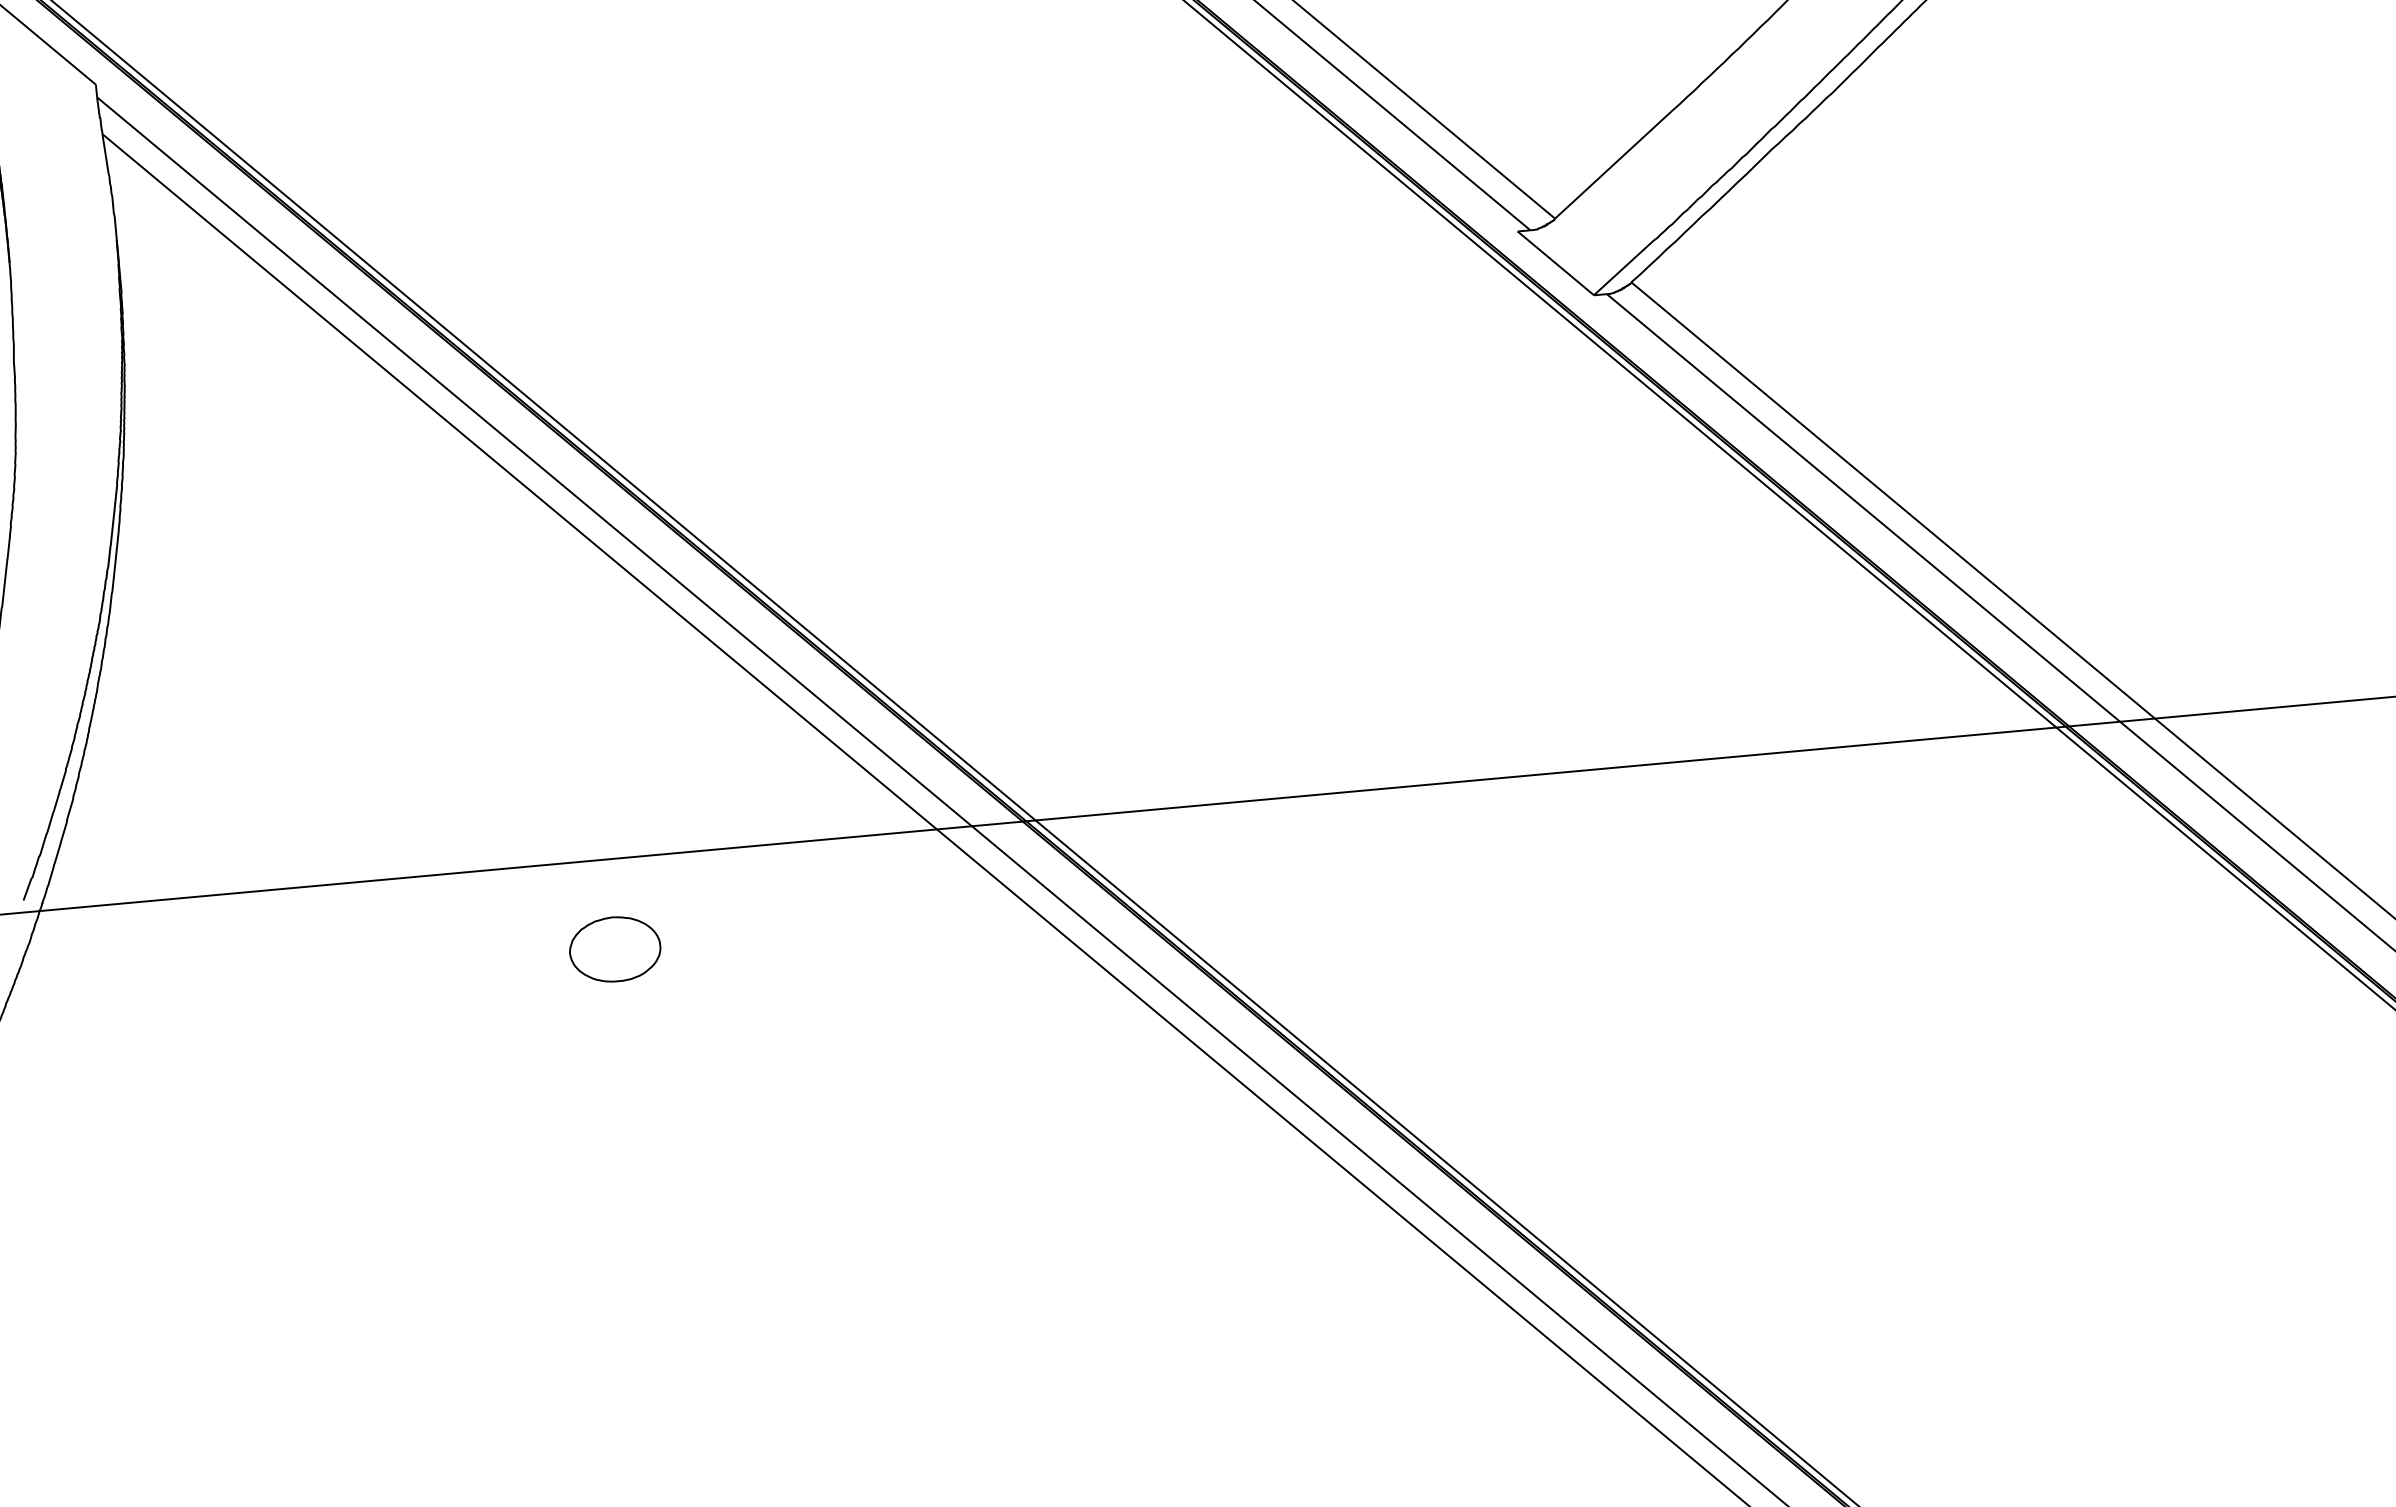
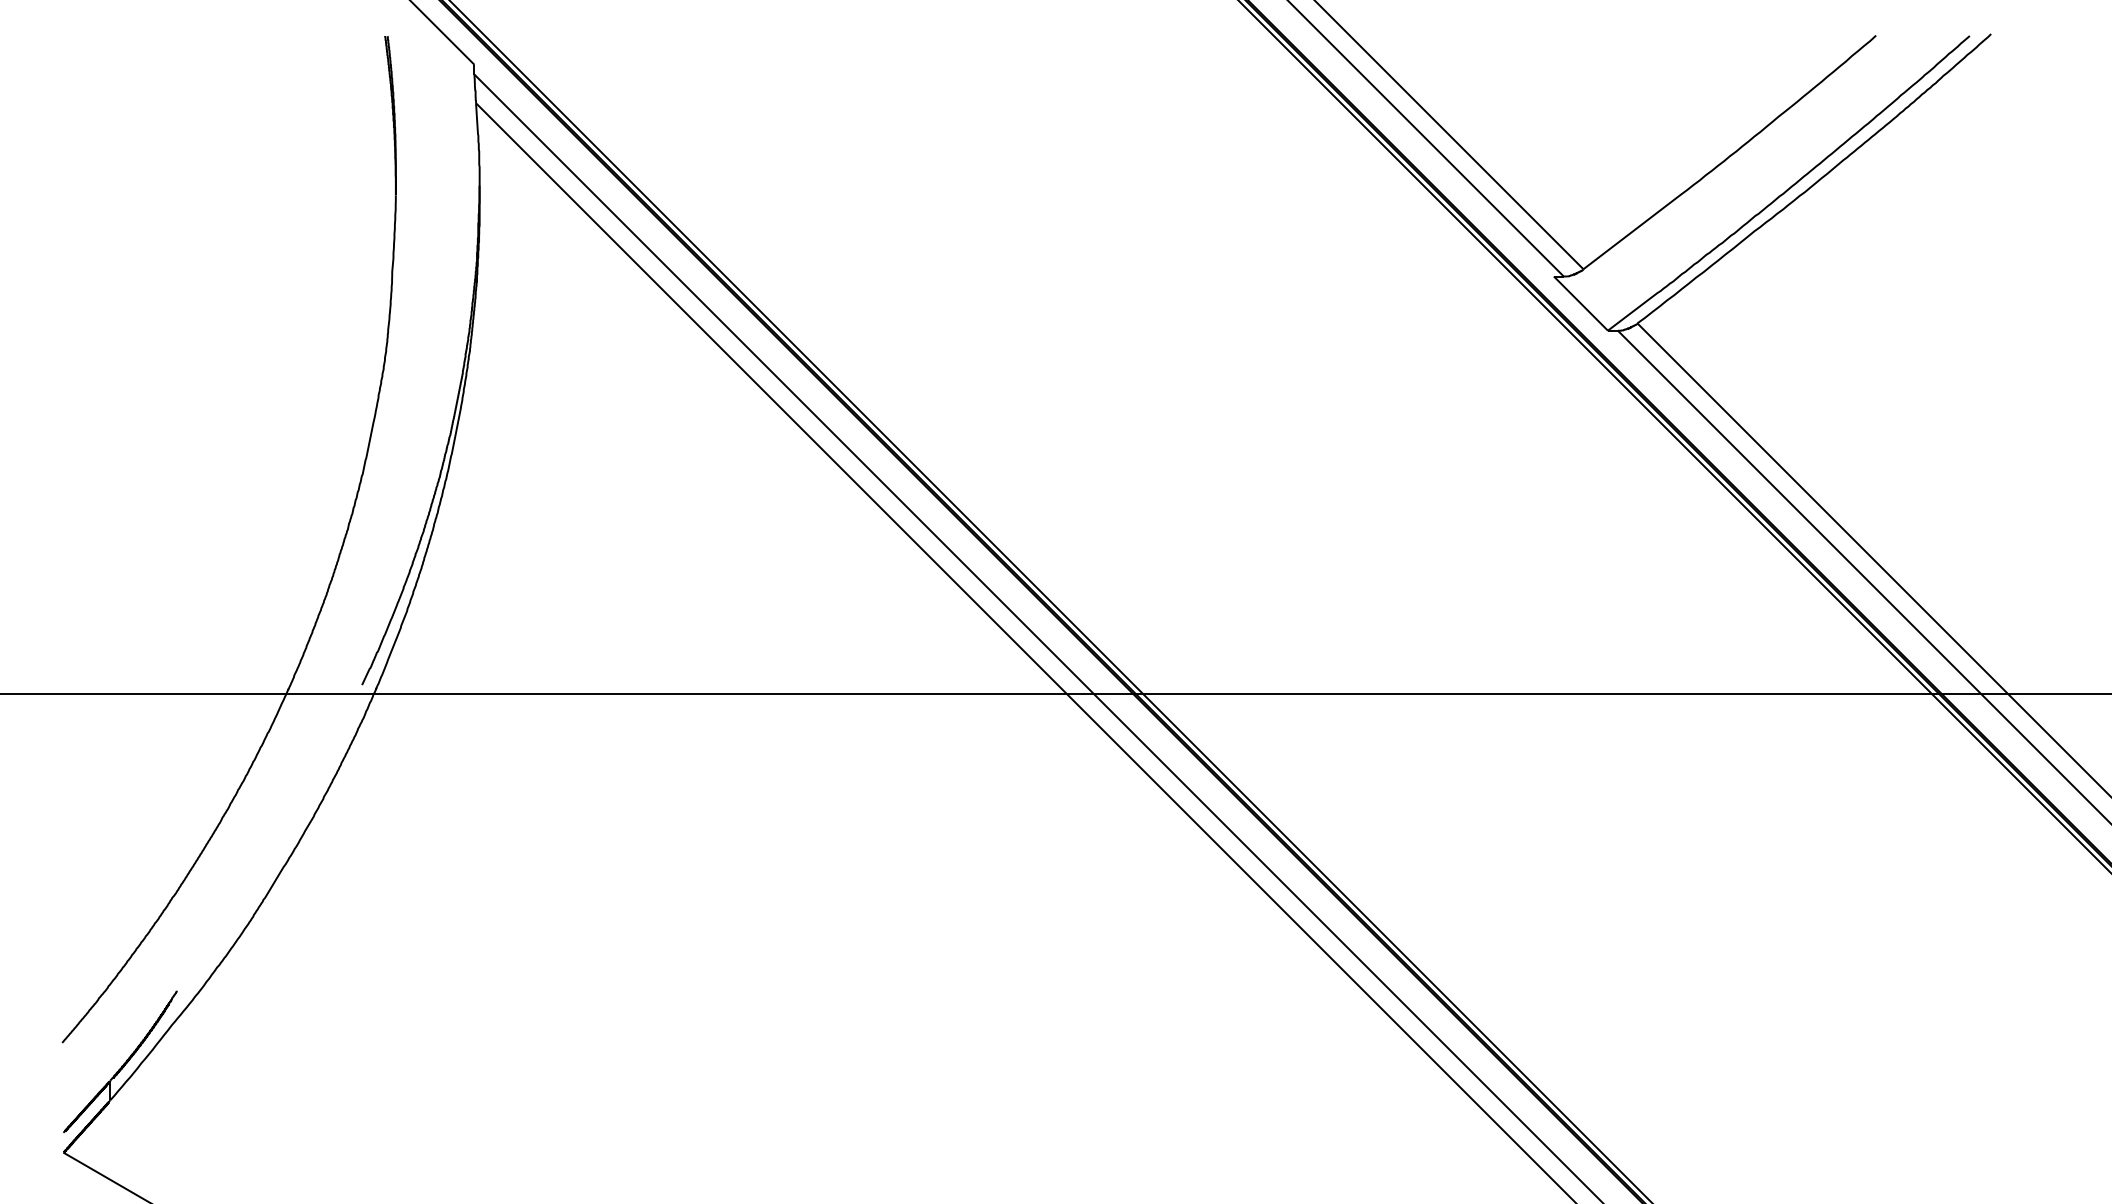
part: (614, 949) -> (811, 763), removed

